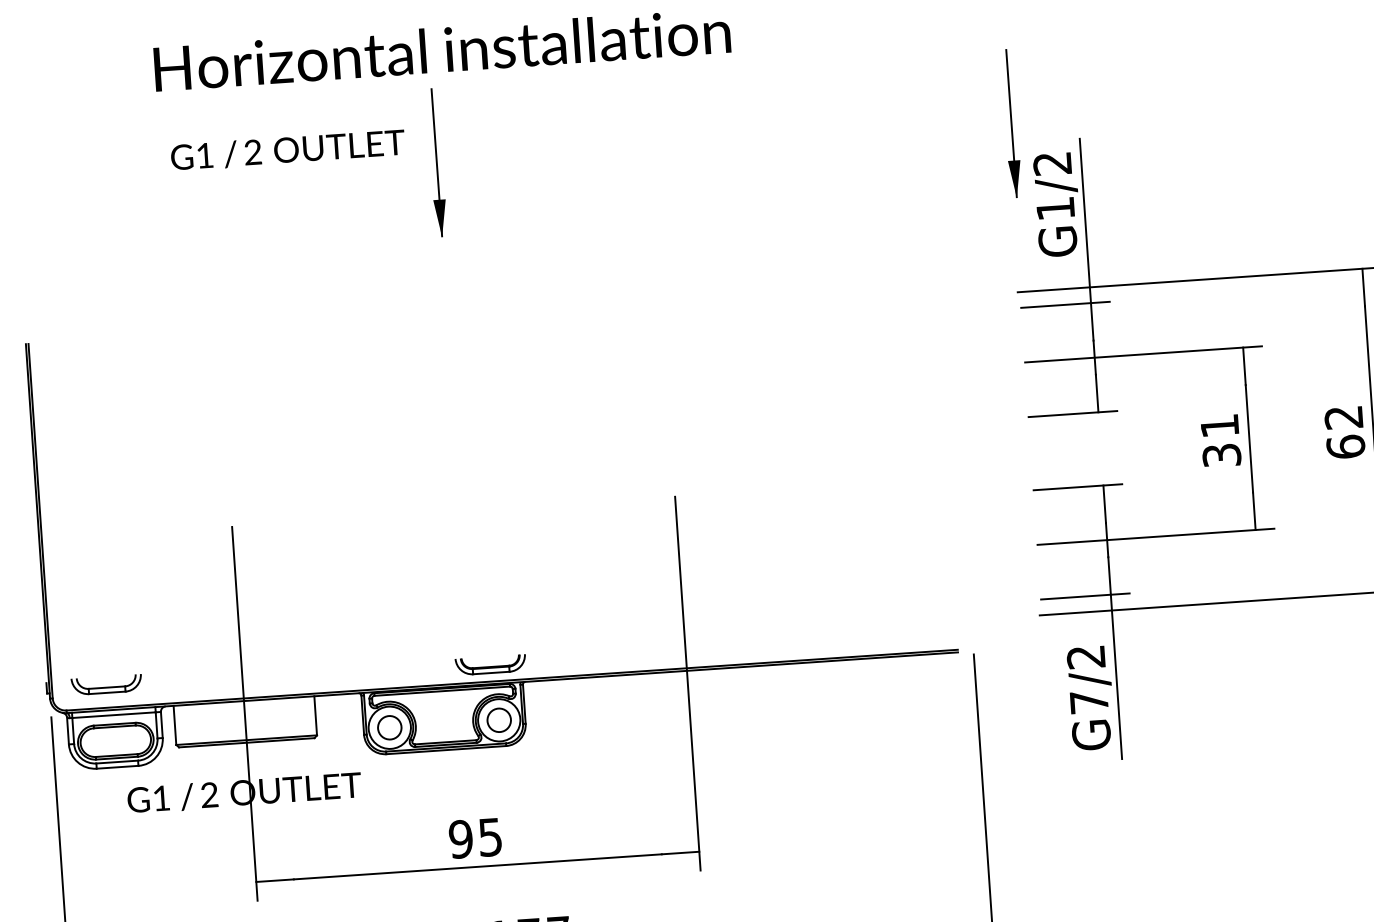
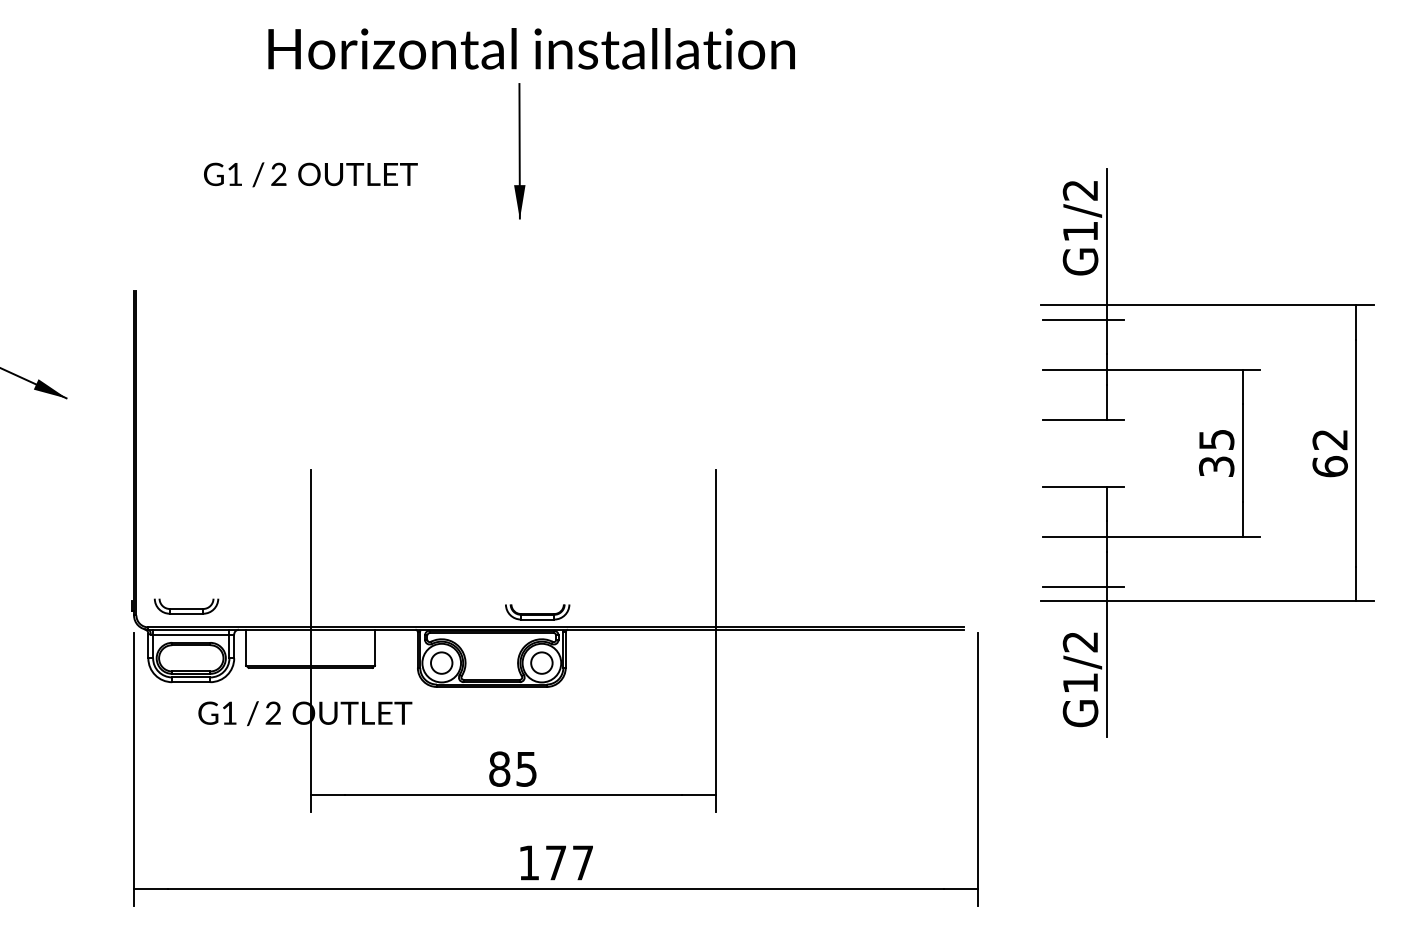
part: (1011, 123) -> (1045, 151), removed
text: (287, 150) -> (310, 174), moved
text: (1219, 425) -> (1216, 439), 31 -> 35
text: (1089, 702) -> (1080, 683), G7/2 -> G1/2
text: (460, 838) -> (499, 768), 95 -> 85

